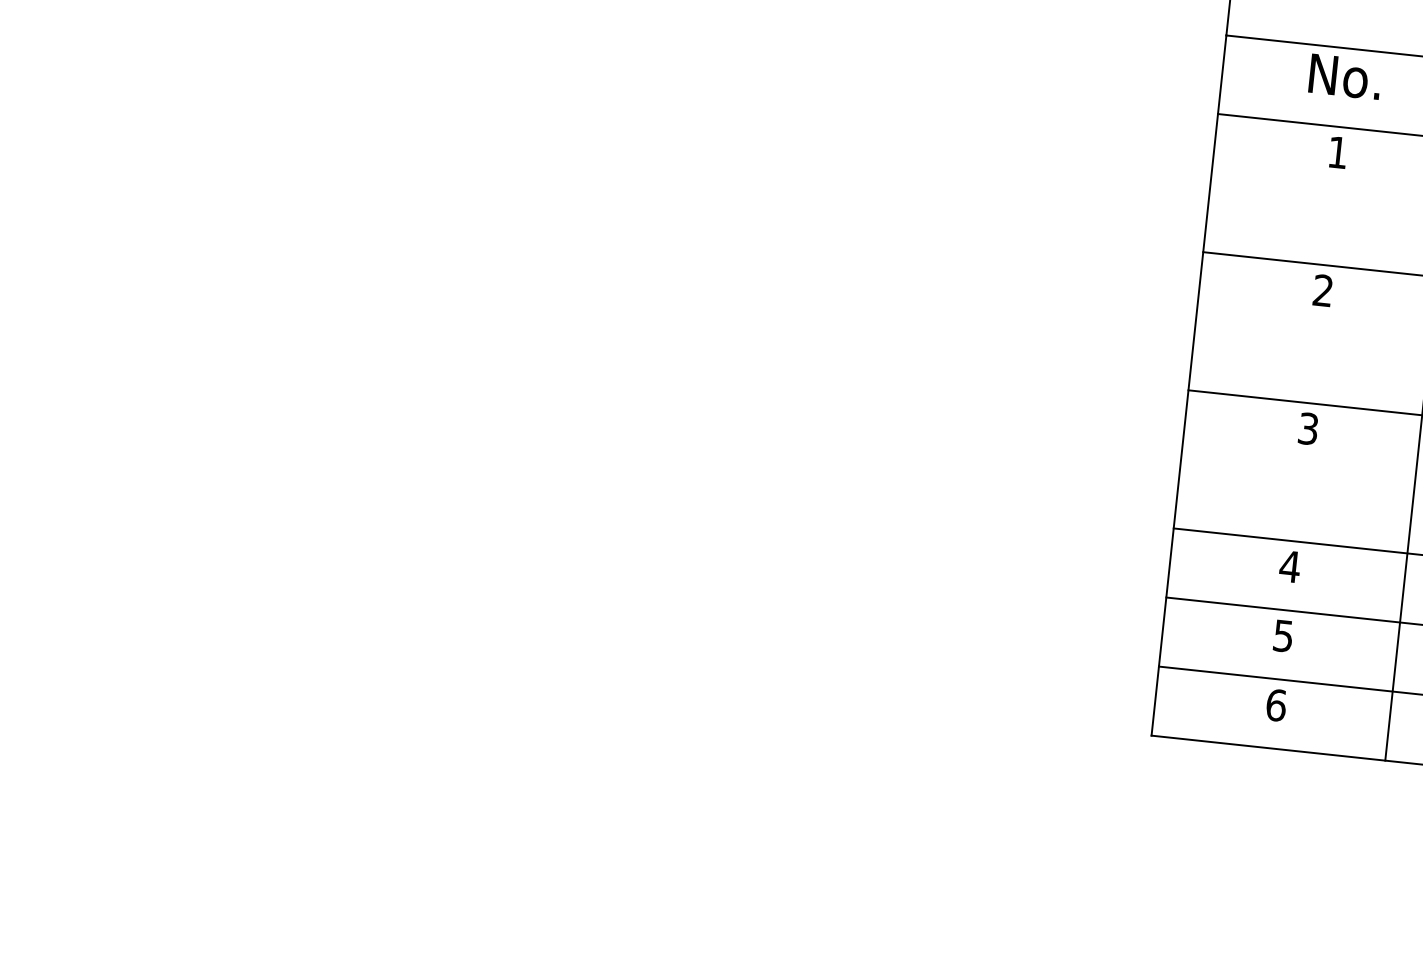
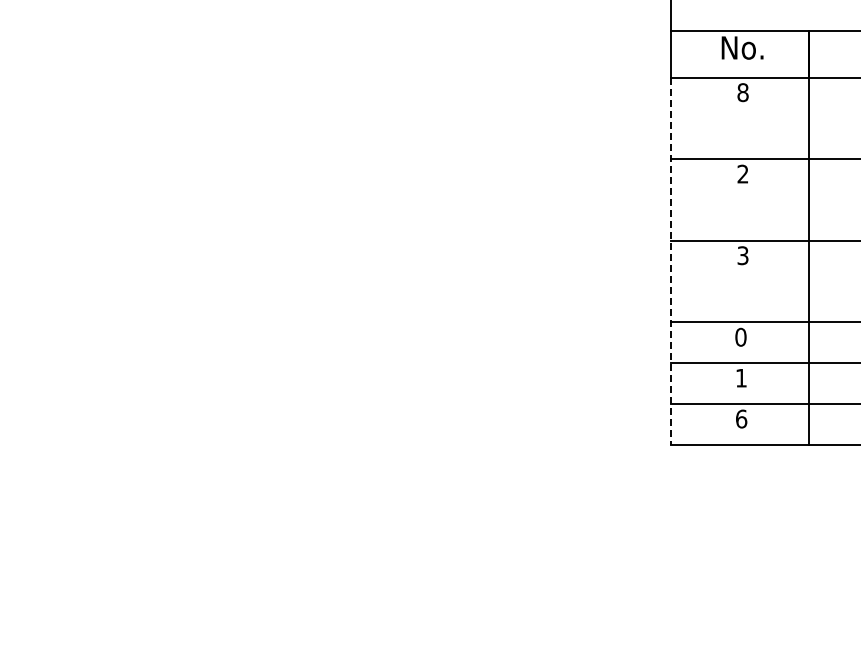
text: (1337, 152) -> (742, 92), 1 -> 8
line: (1184, 425) -> (670, 261), solid -> dashed
text: (1289, 565) -> (740, 336), 4 -> 0
text: (1283, 636) -> (741, 378), 5 -> 1

